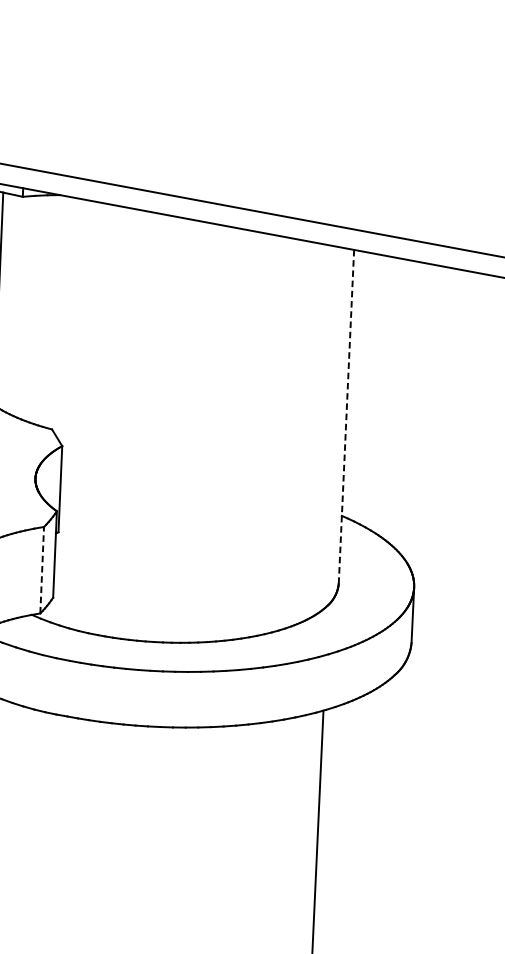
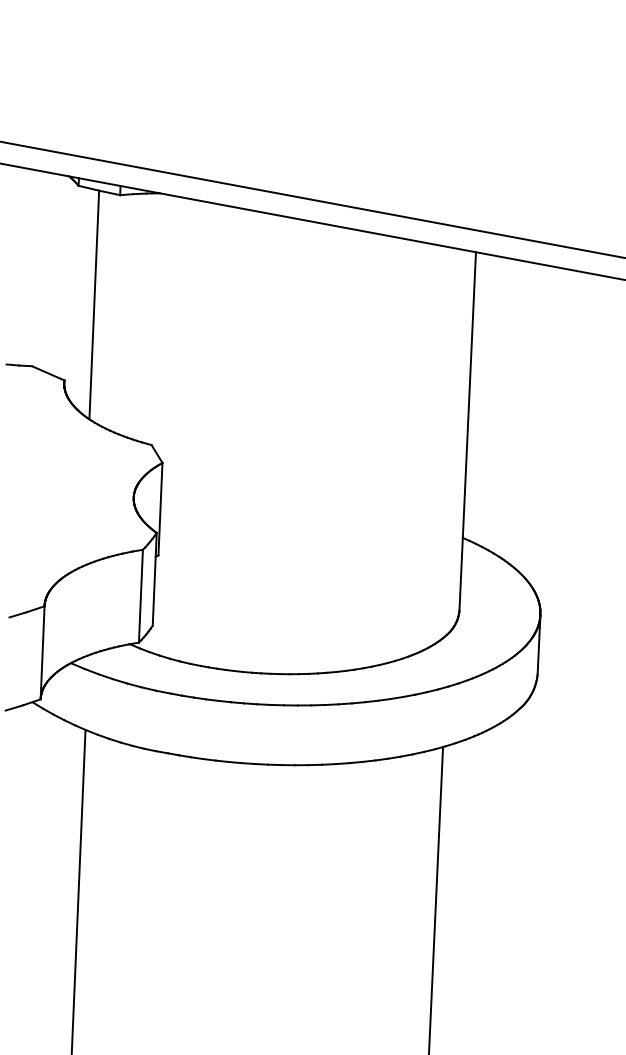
line: (346, 417) -> (467, 432), dashed -> solid
line: (41, 569) -> (140, 595), dashed -> solid

